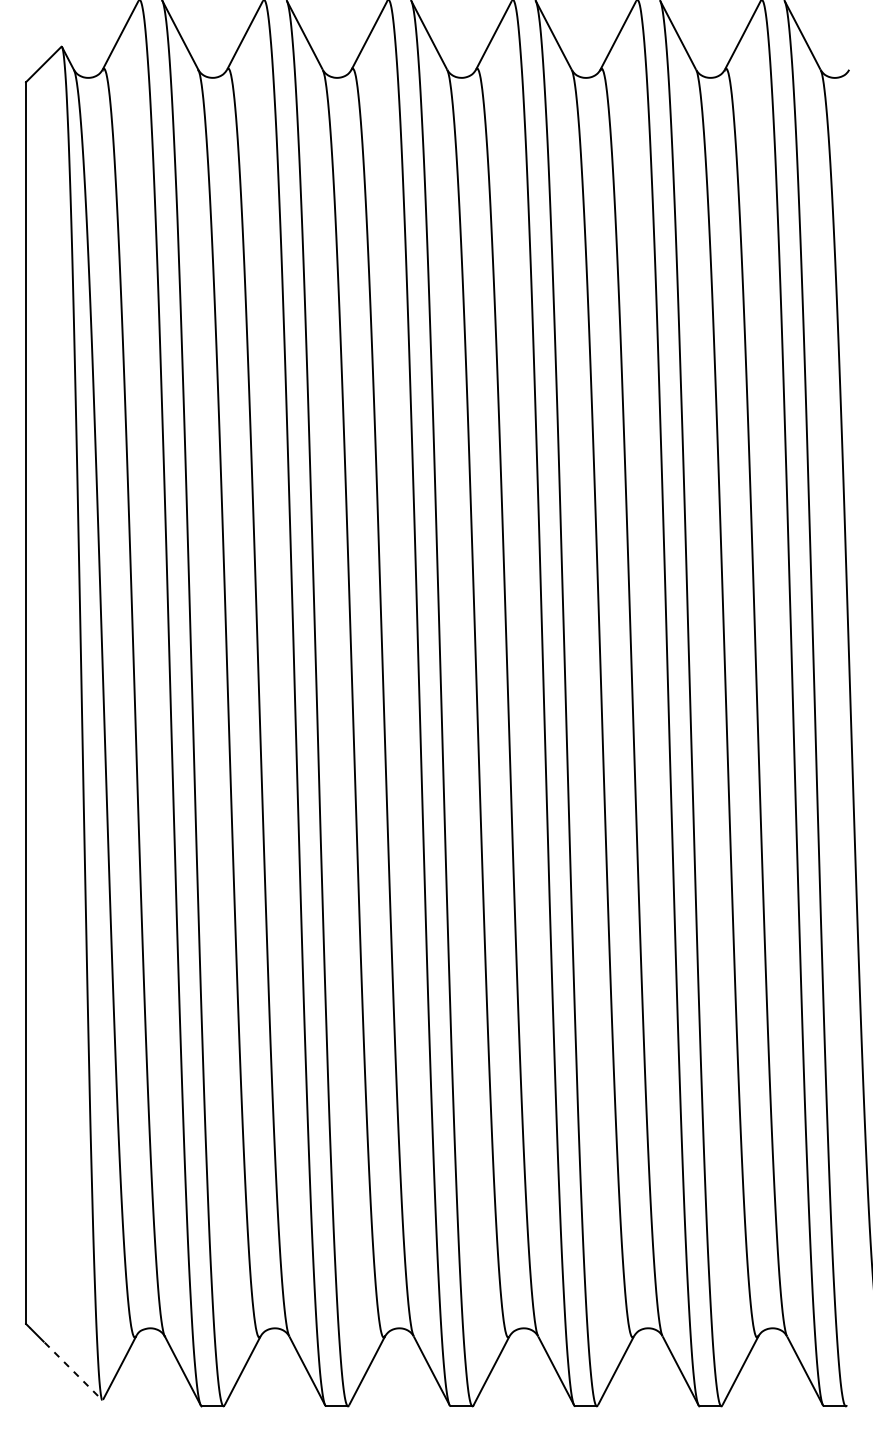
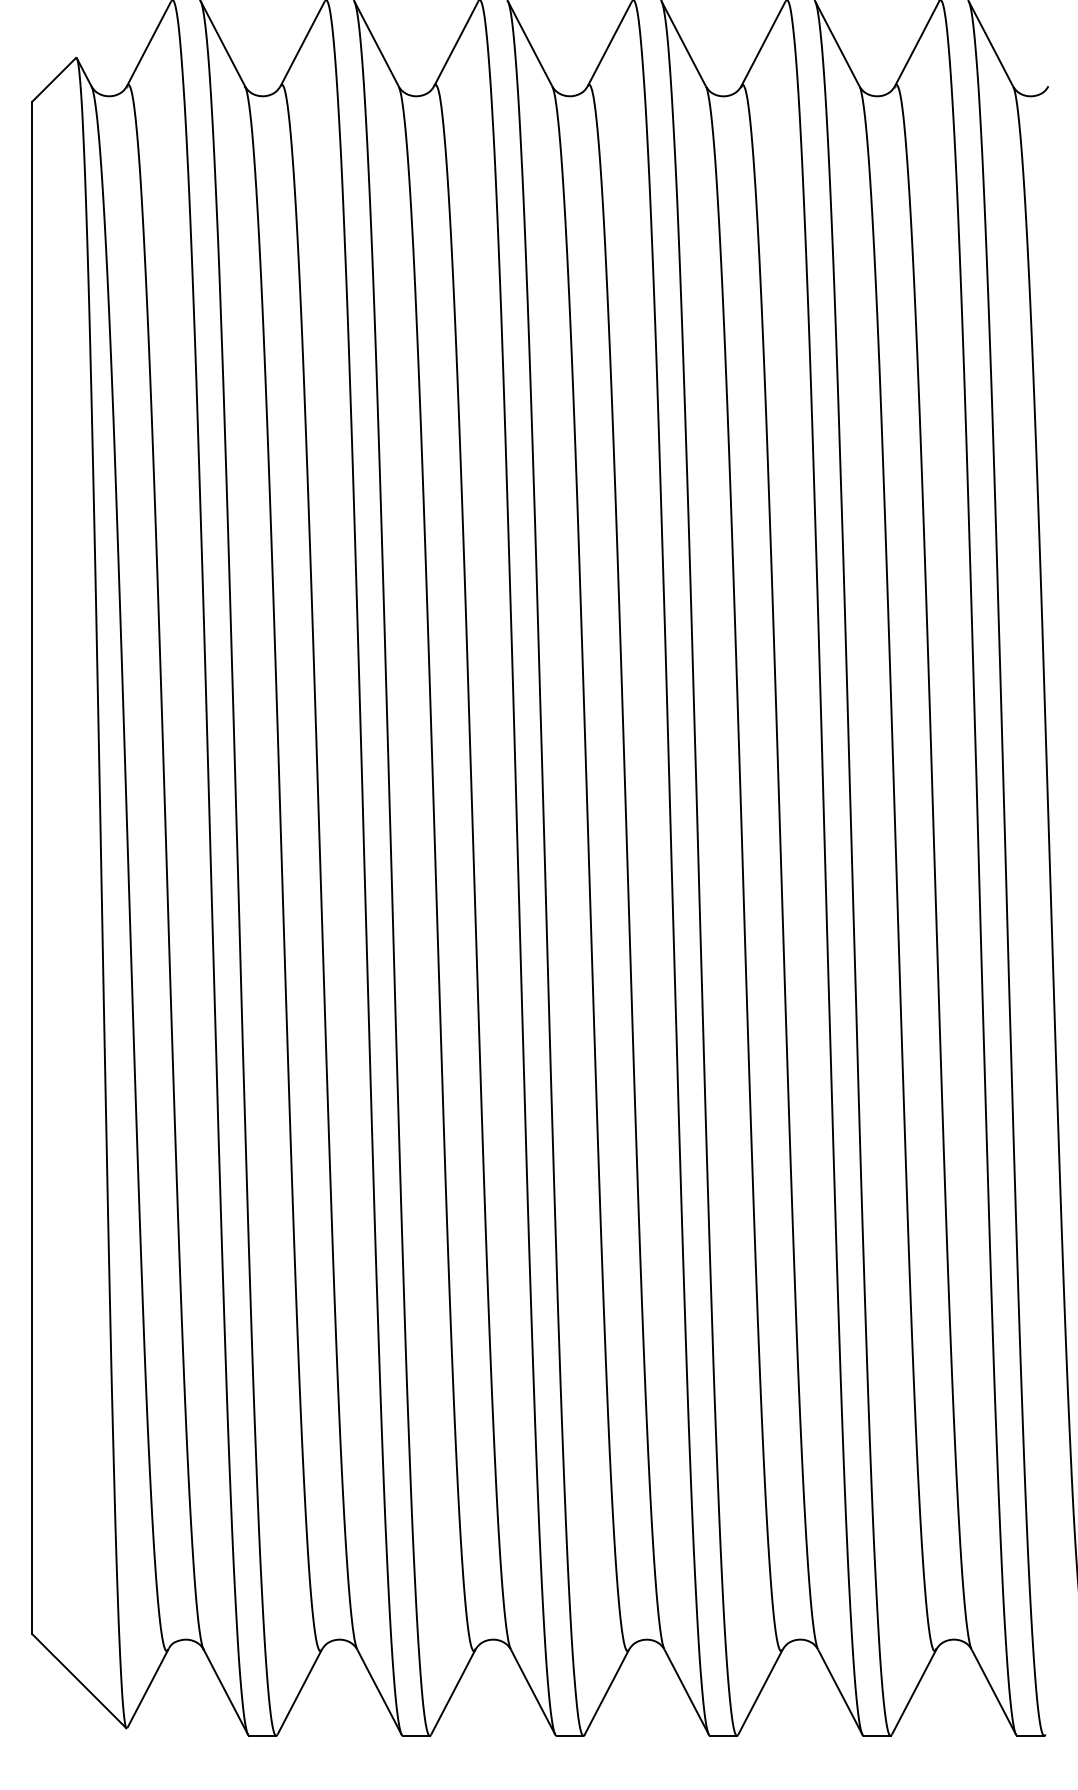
line: (73, 1371) -> (91, 1693), dashed -> solid

